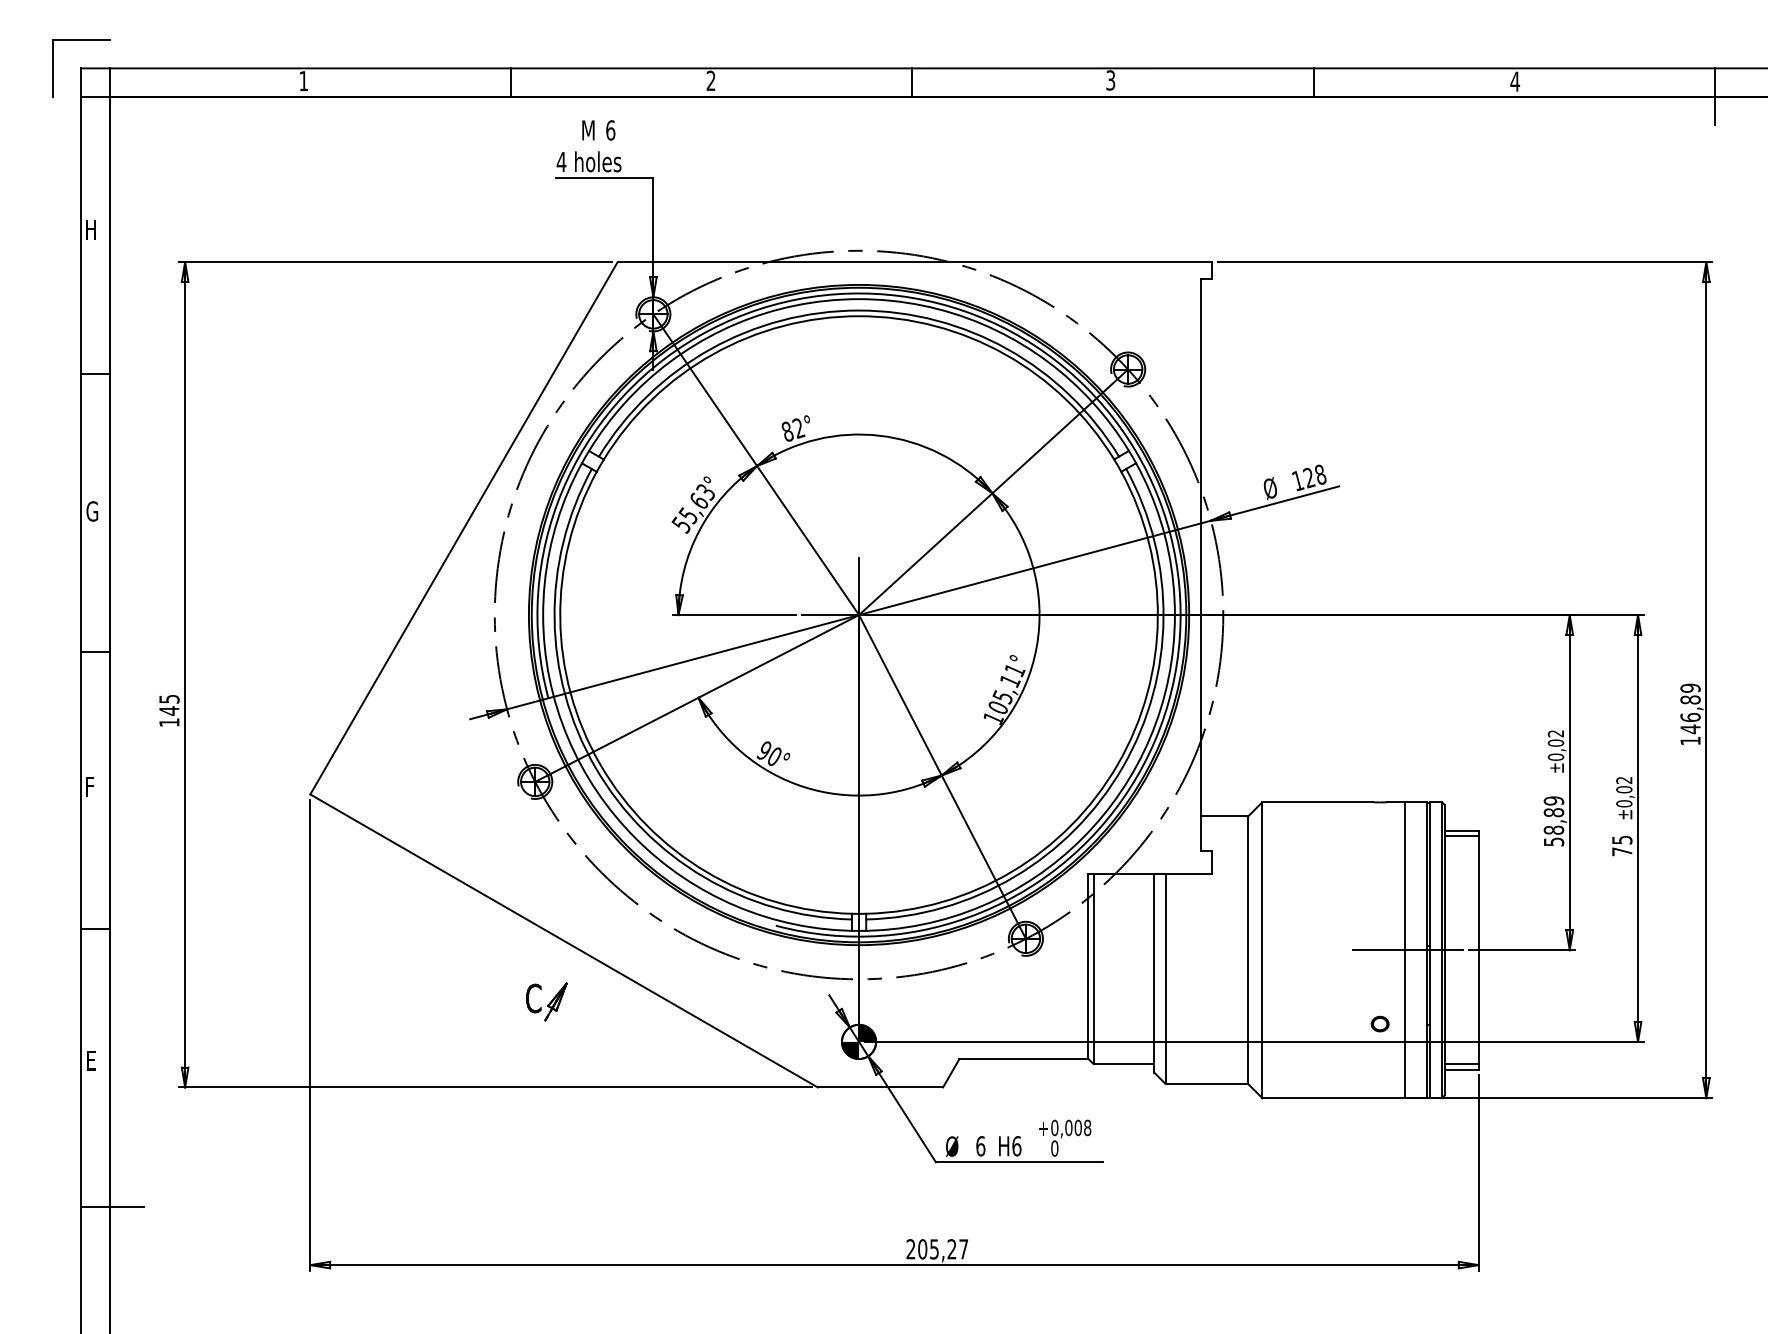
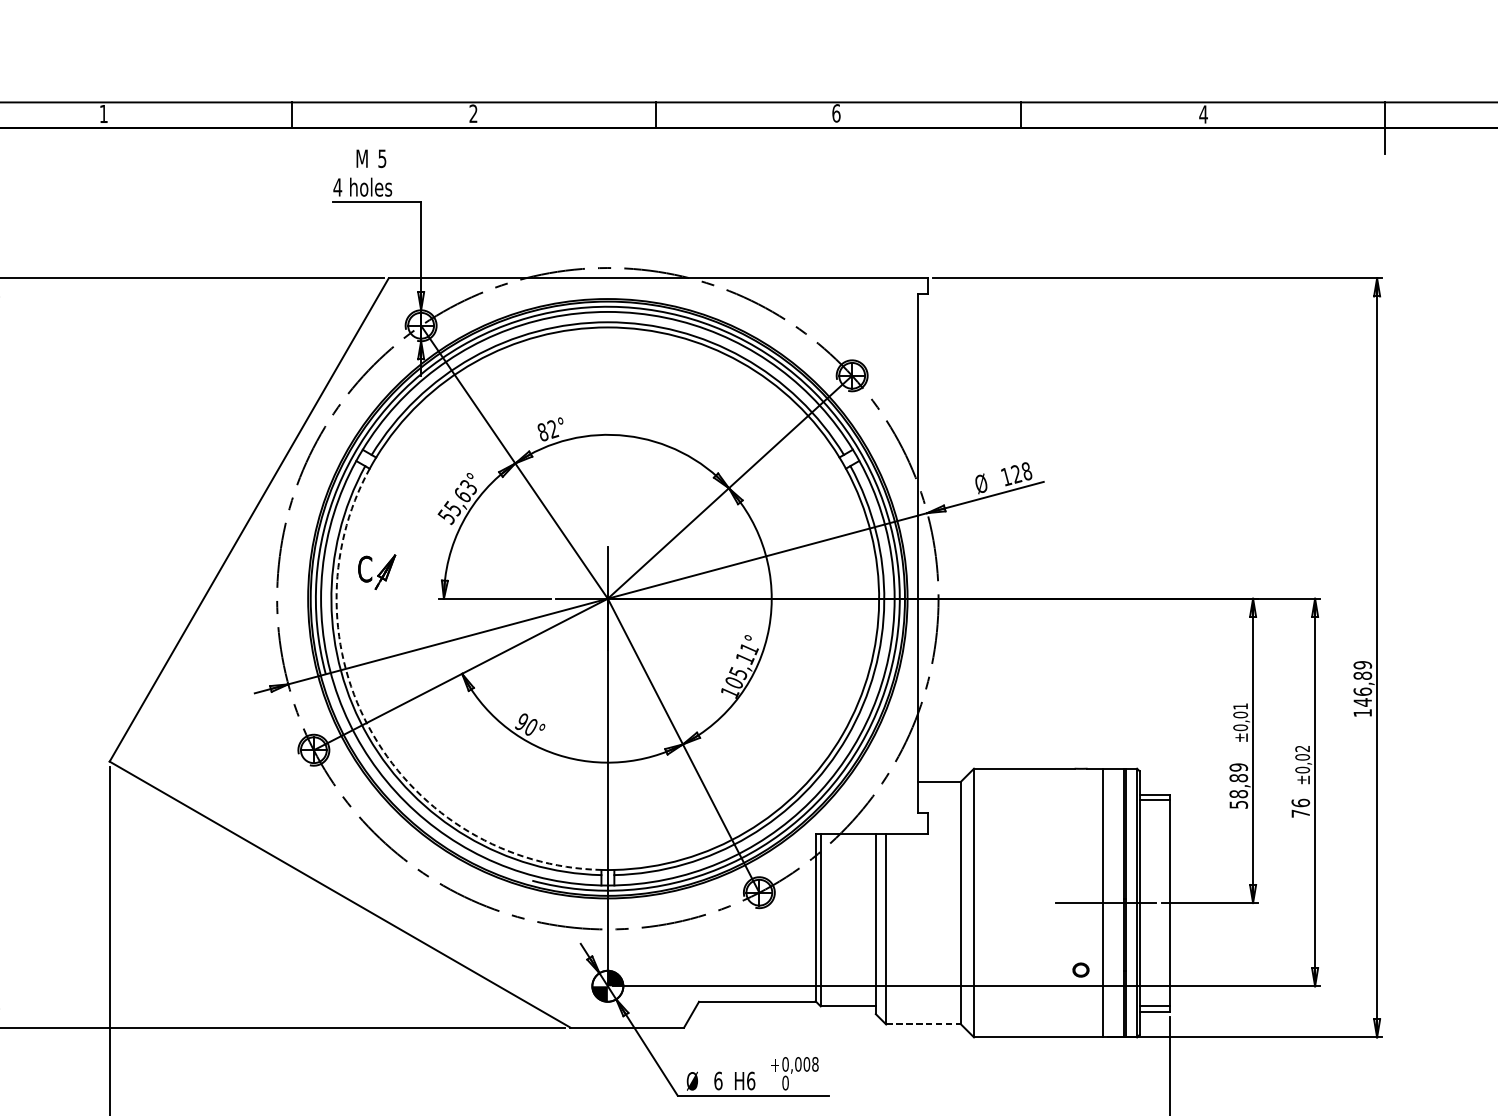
text: (1110, 80) -> (836, 113), 3 -> 6
text: (610, 130) -> (382, 158), 6 -> 5
text: (1555, 733) -> (1240, 706), ±0,02 -> ±0,01
arc: (600, 764) -> (373, 734), solid -> dashed
text: (1622, 839) -> (1300, 802), 75 -> 76
part: (546, 1001) -> (376, 571), moved
line: (1207, 1083) -> (924, 1024), solid -> dashed

